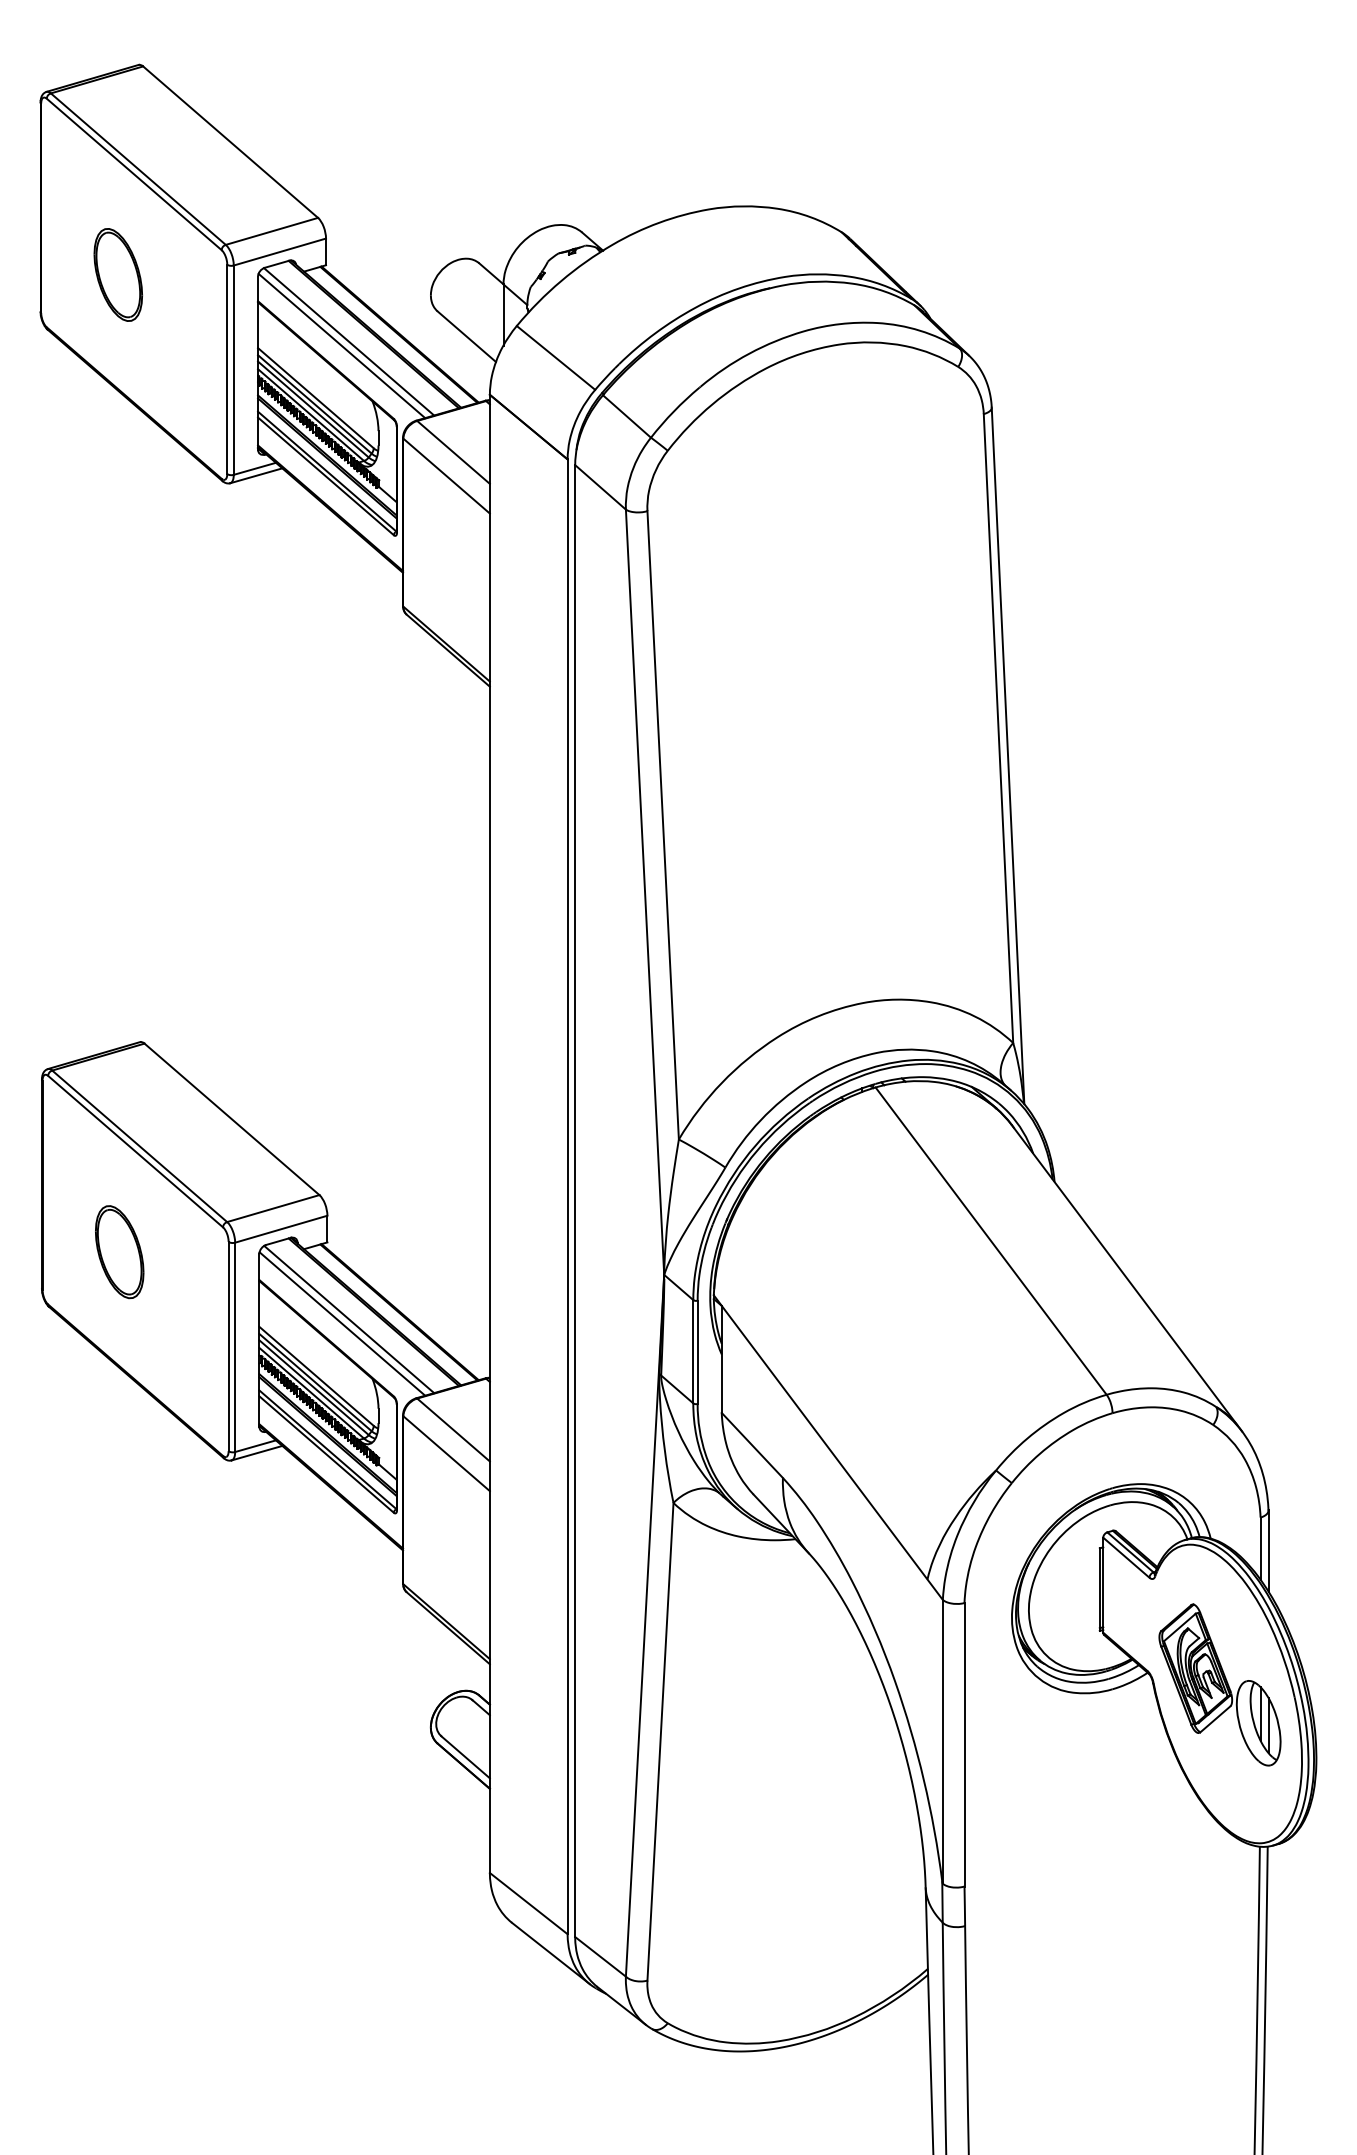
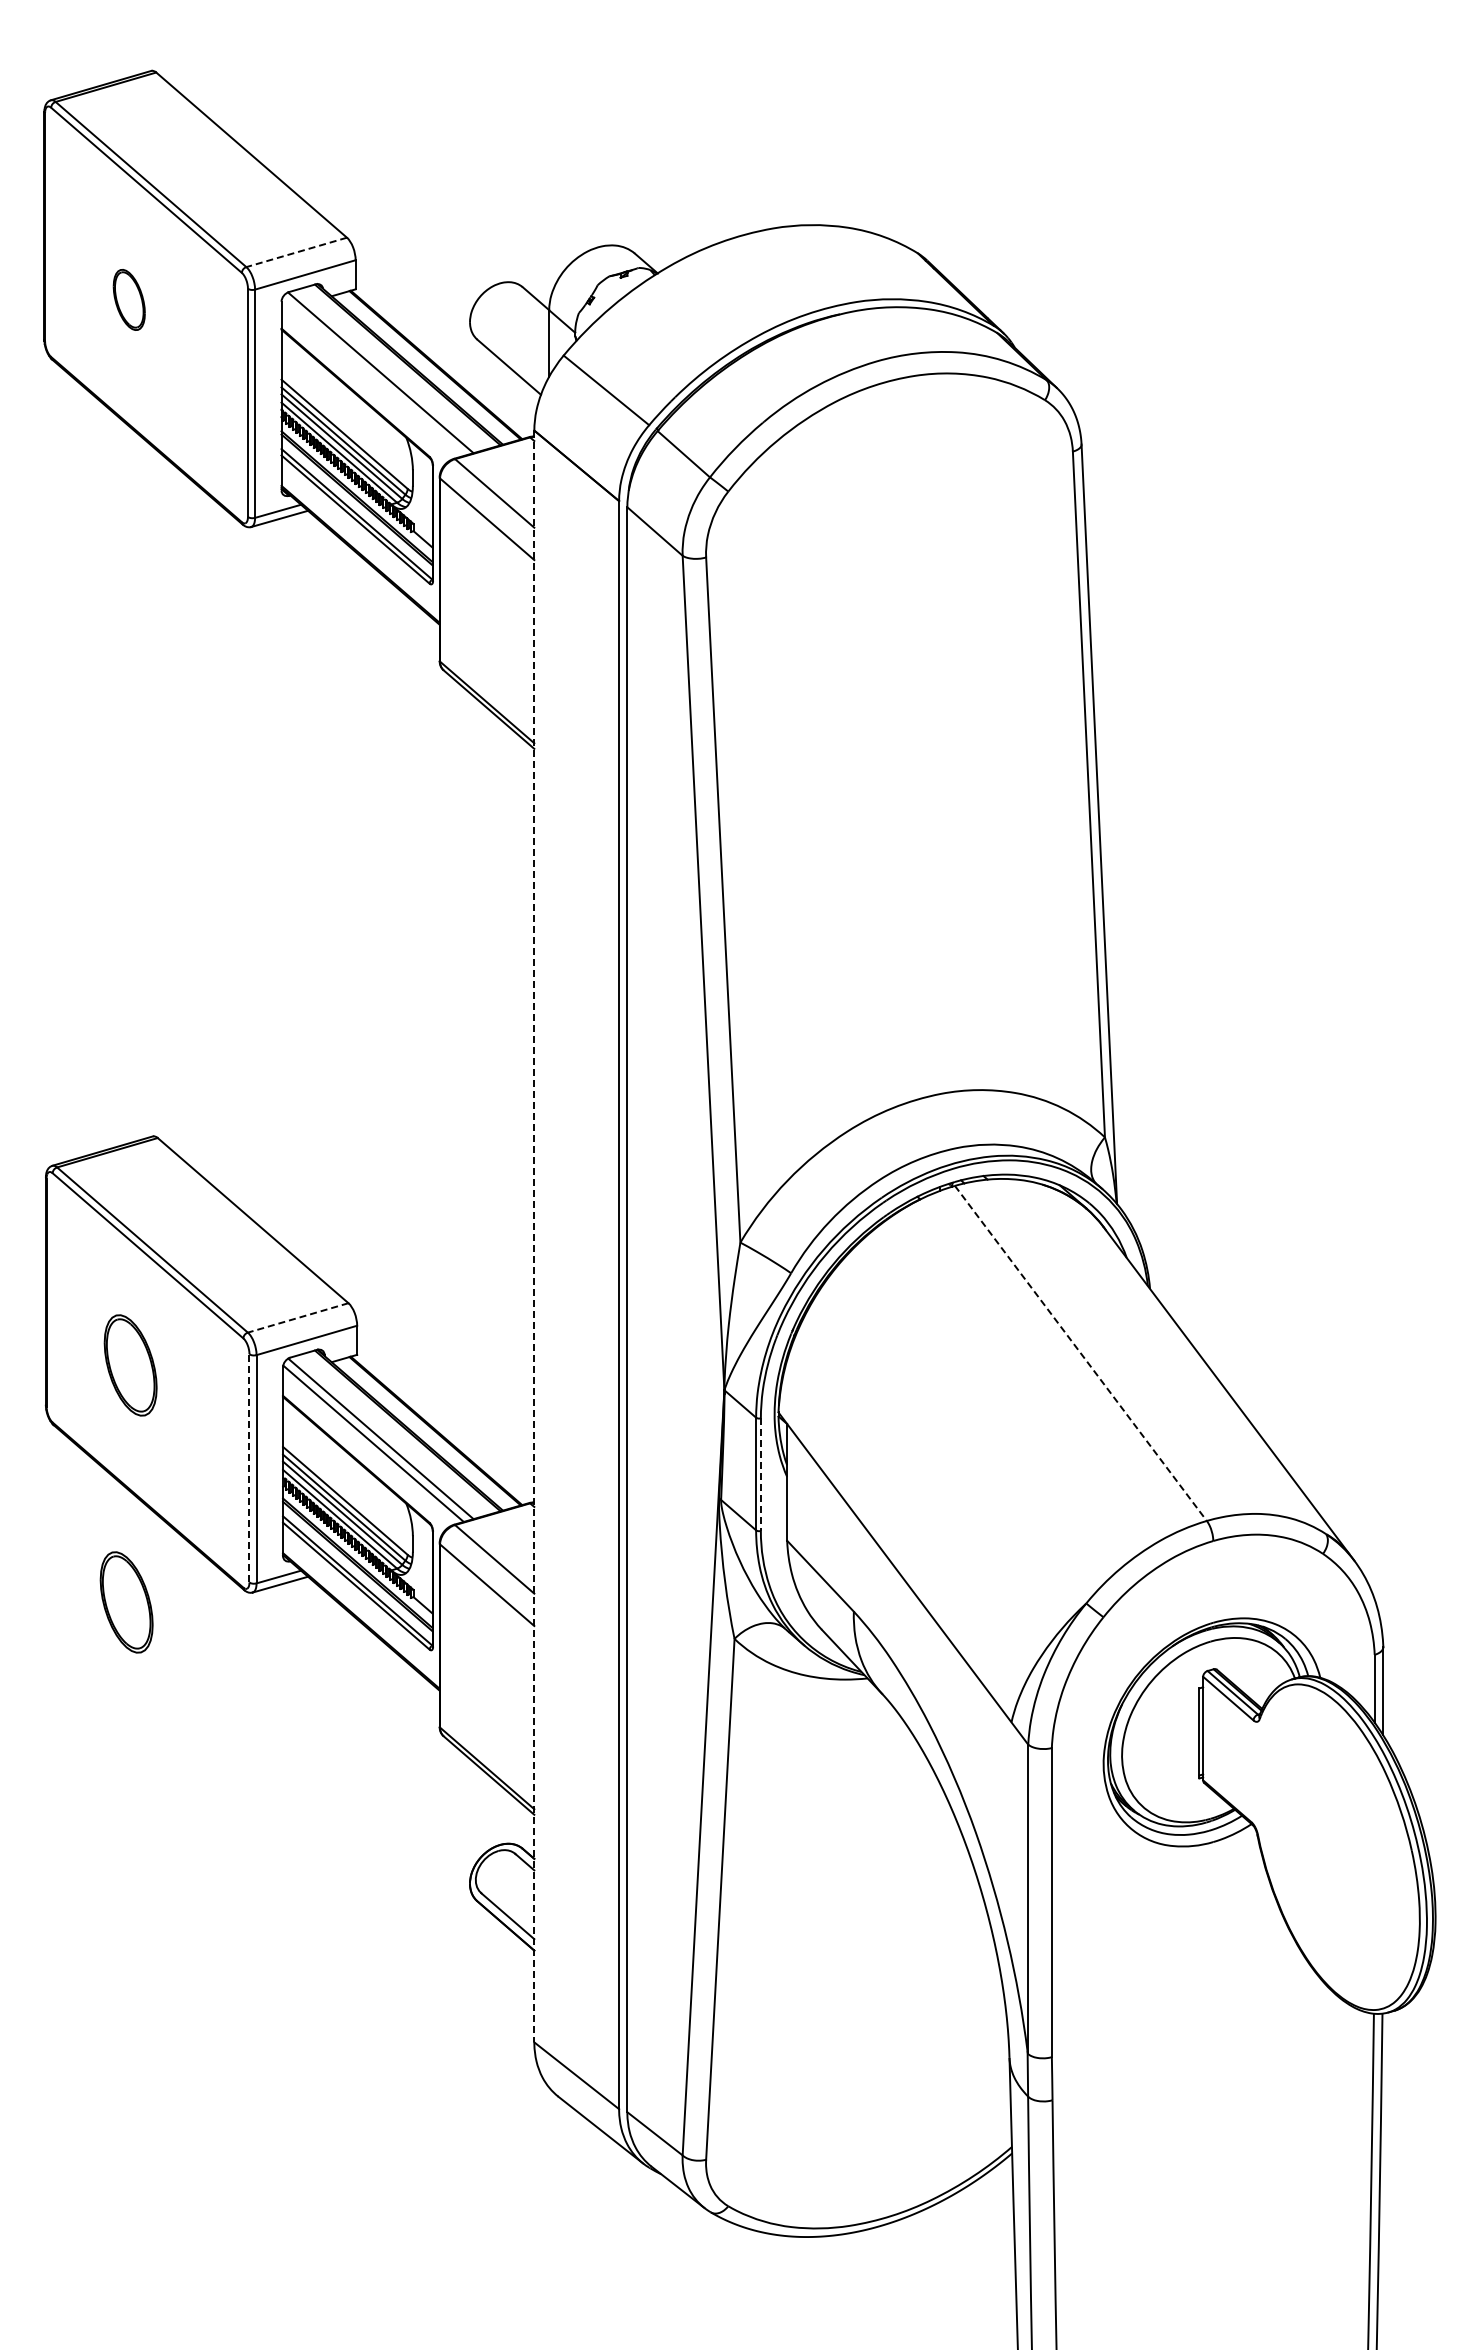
line: (271, 231) -> (296, 252), solid -> dashed
part: (118, 274) -> (129, 299), size x0.6
line: (341, 346) -> (372, 377), removed
line: (490, 1133) -> (534, 1236), solid -> dashed
line: (272, 1209) -> (297, 1318), solid -> dashed
line: (990, 1241) -> (1080, 1353), solid -> dashed
line: (228, 1345) -> (249, 1467), solid -> dashed
line: (697, 1353) -> (760, 1475), solid -> dashed
part: (115, 1469) -> (126, 1602), added
part: (1220, 1685) -> (1330, 1837), removed

